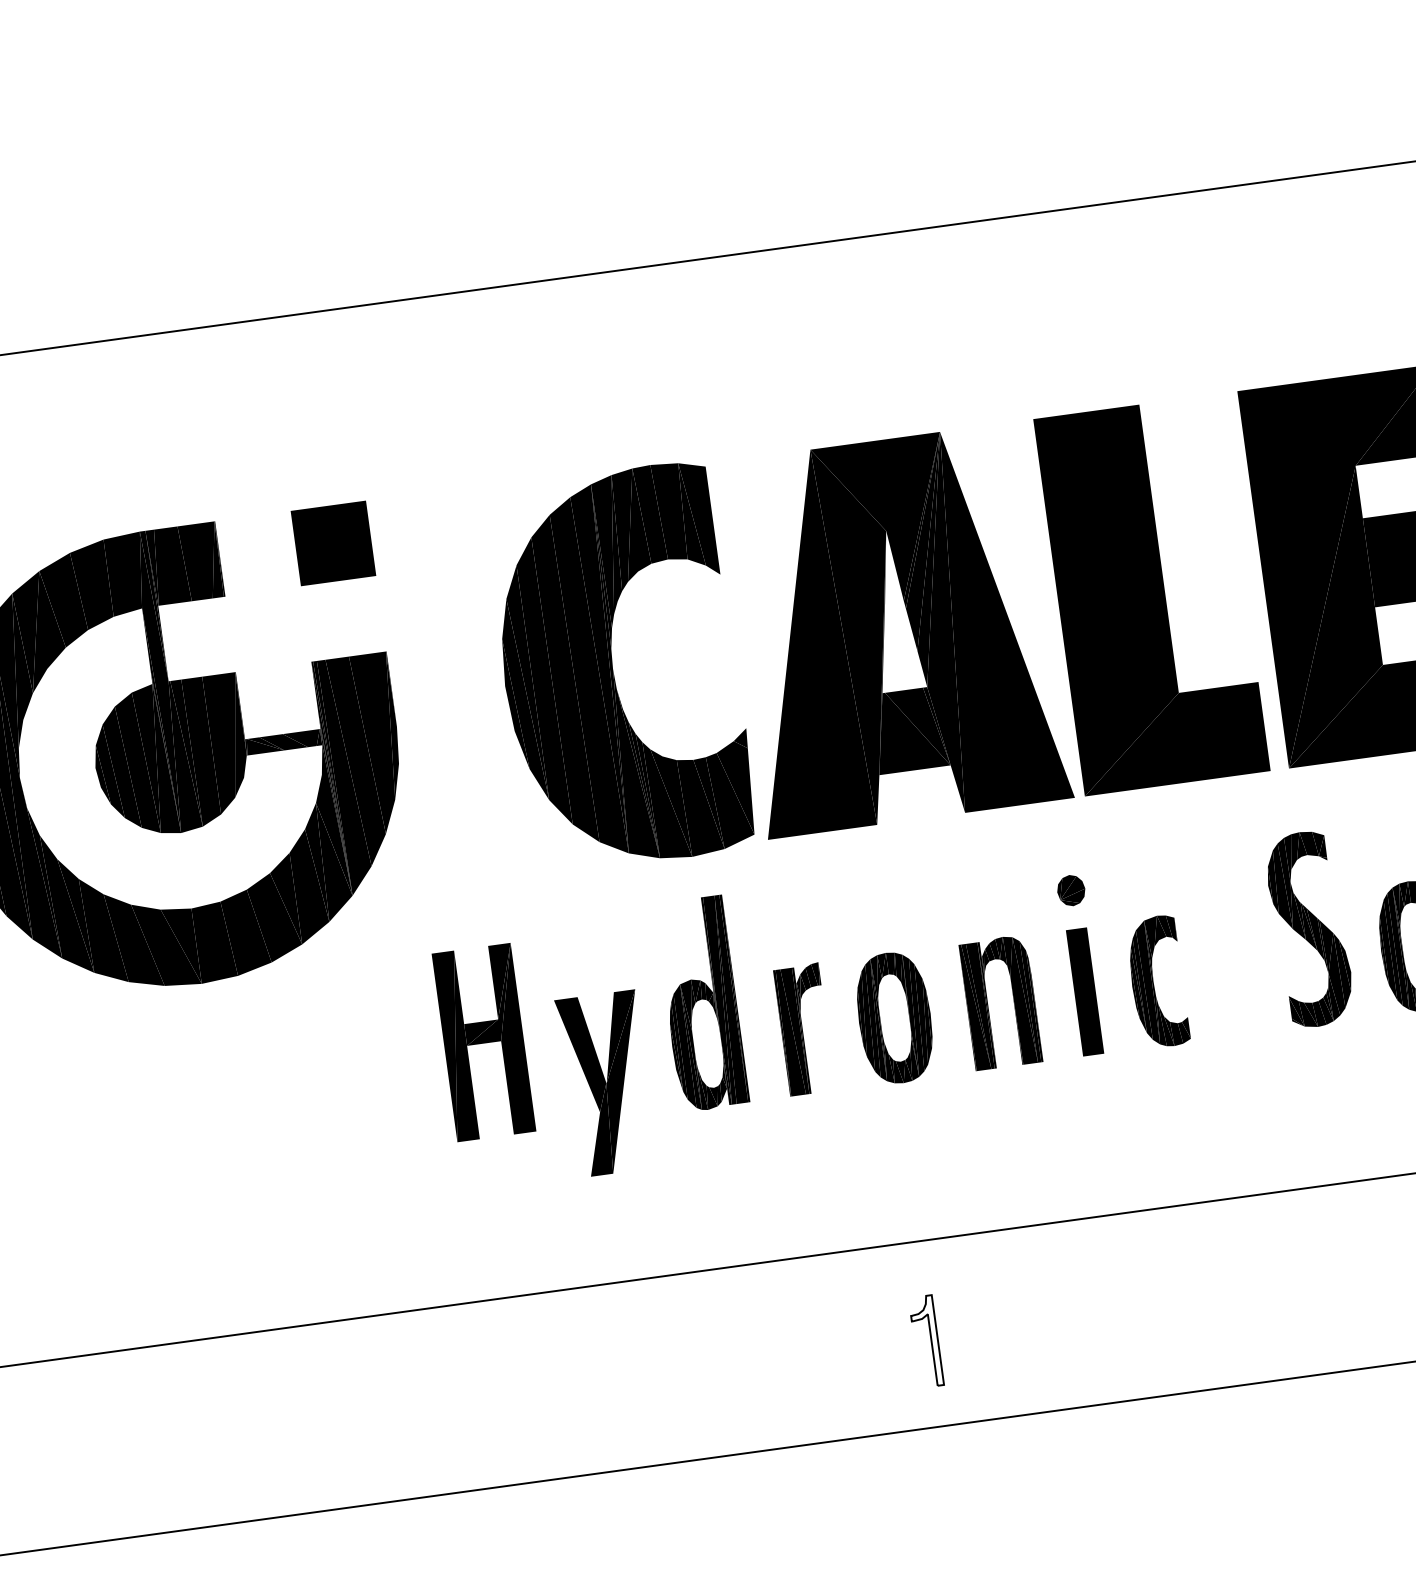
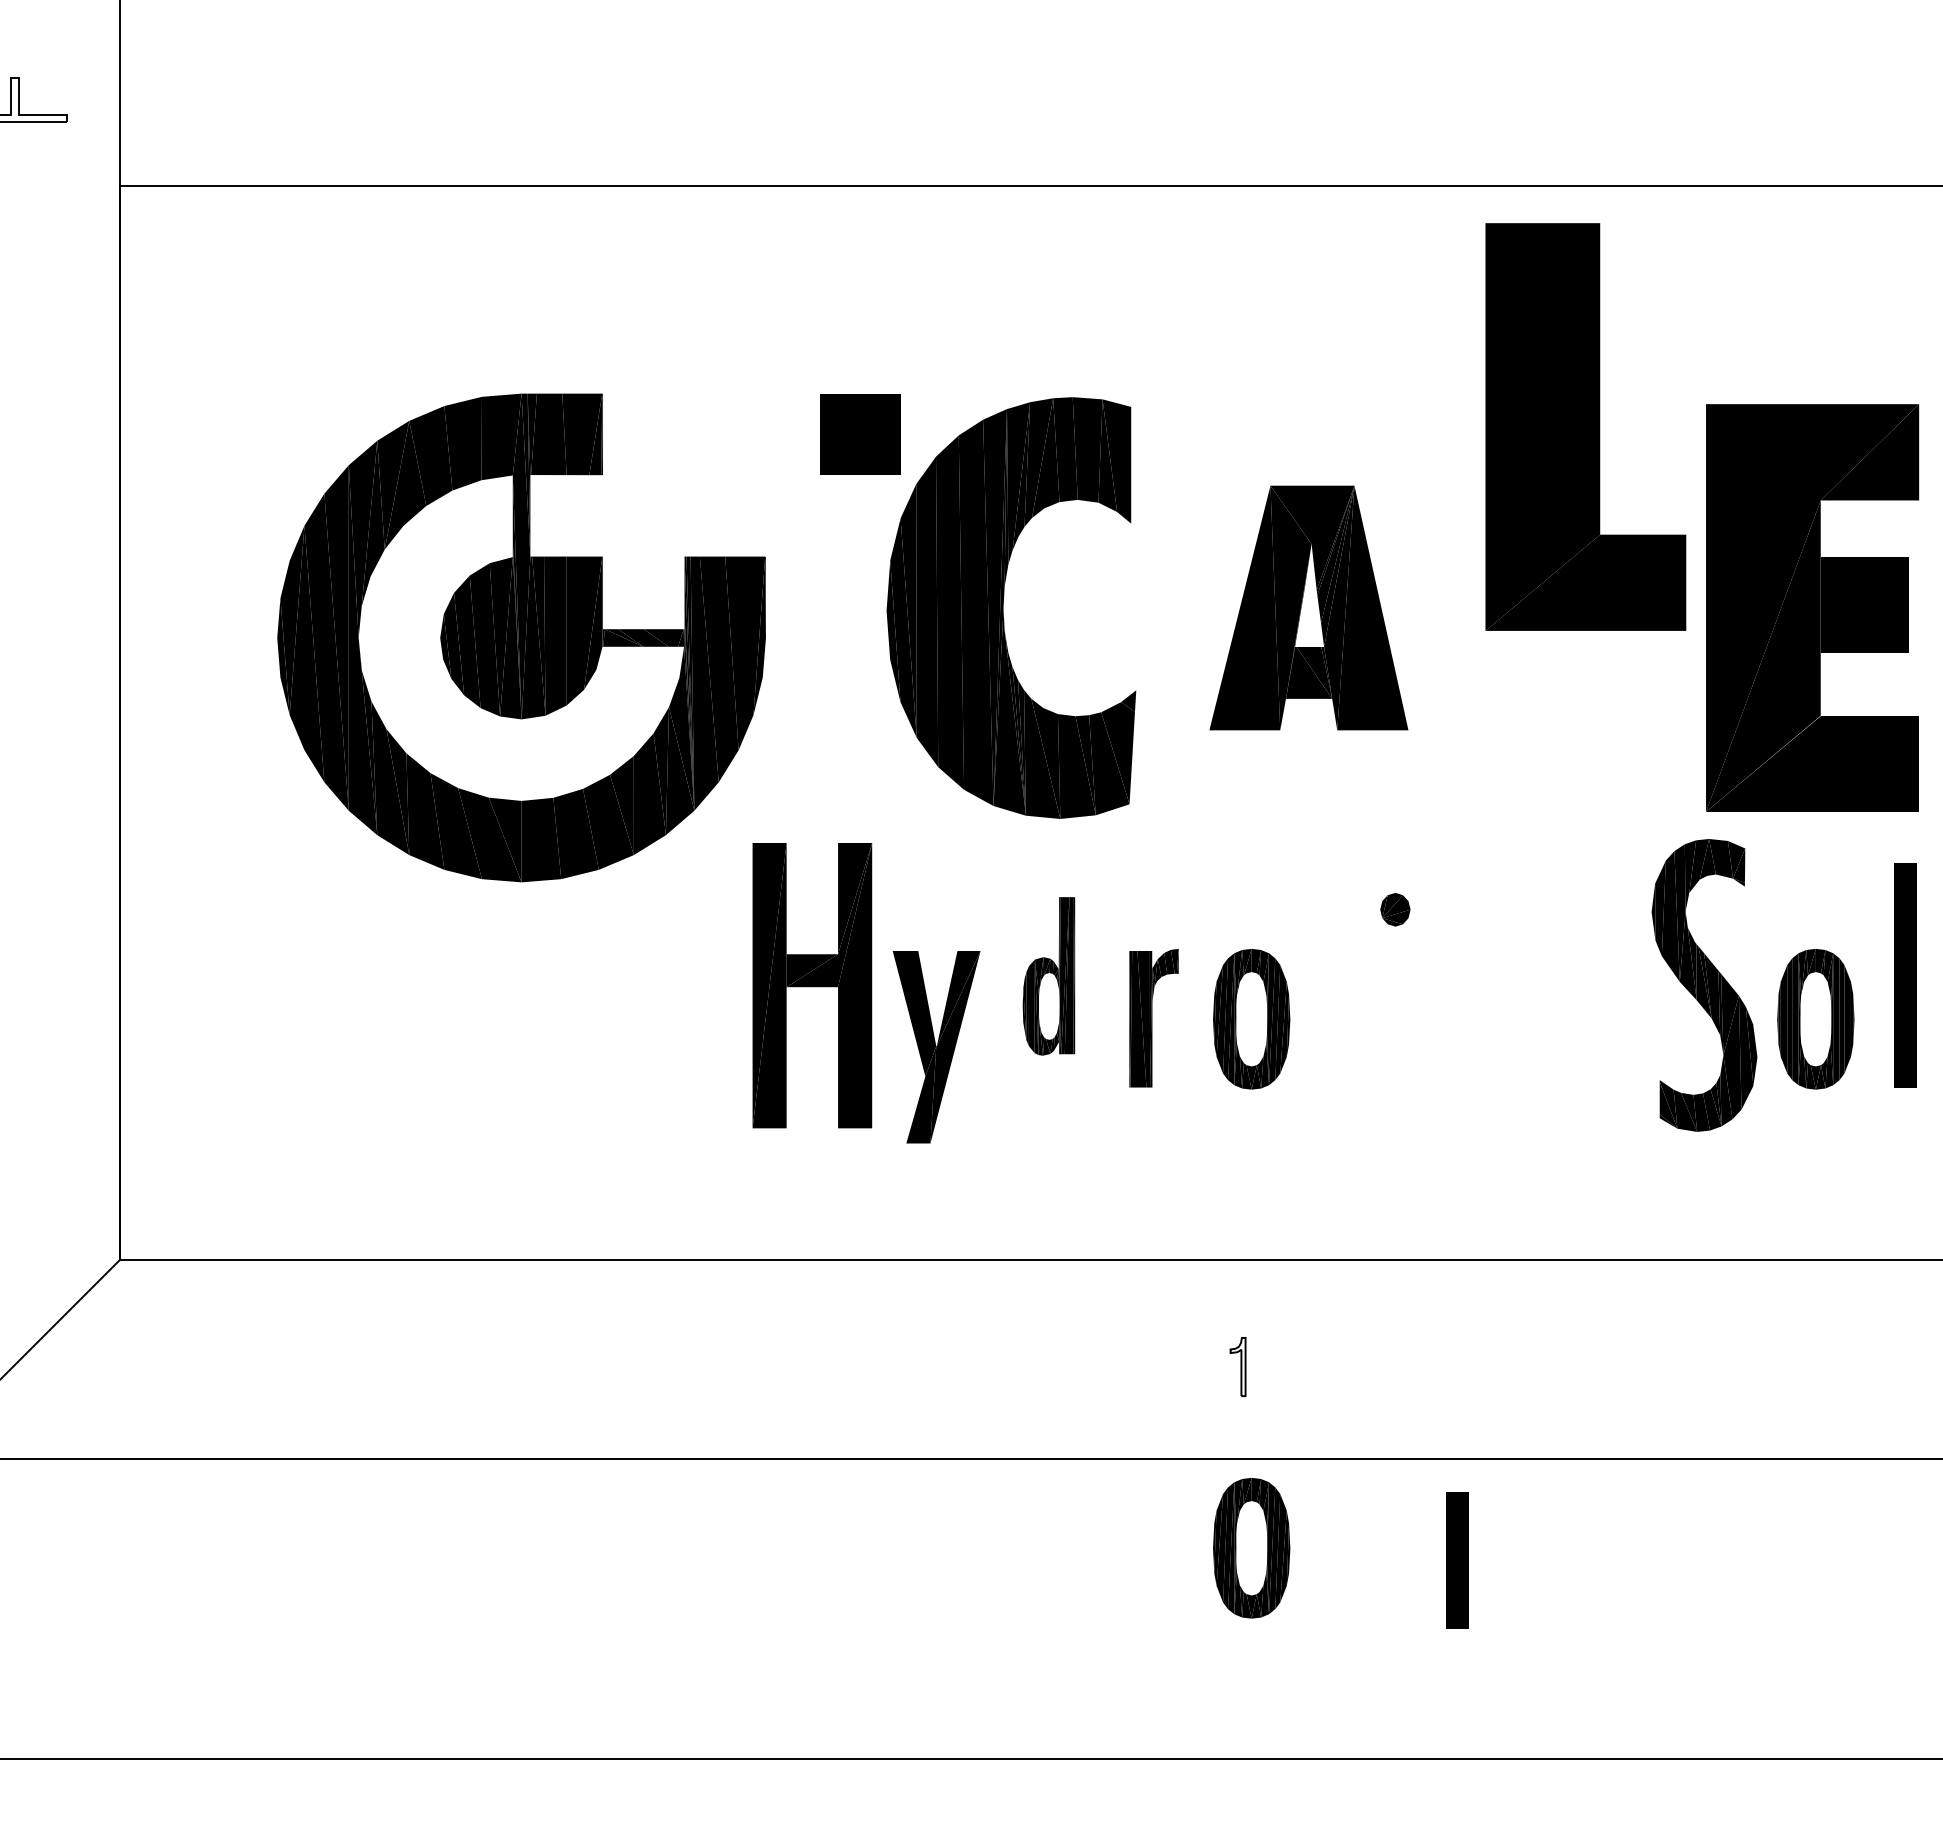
part: (333, 543) -> (860, 434), moved
part: (1151, 594) -> (1585, 426), moved
part: (895, 629) -> (1308, 607), size x0.6
part: (1071, 890) -> (1395, 909), moved
part: (1309, 929) -> (1704, 985), size x1.4
part: (1157, 982) -> (1535, 1019), removed
part: (1085, 992) -> (1457, 1560), moved
part: (701, 1004) -> (1048, 976), size x0.7
part: (988, 1004) -> (1352, 1018), removed
part: (484, 1042) -> (812, 985), size x1.4
part: (925, 1341) -> (1237, 1366), size x0.6
part: (961, 1507) -> (1251, 1548), added

